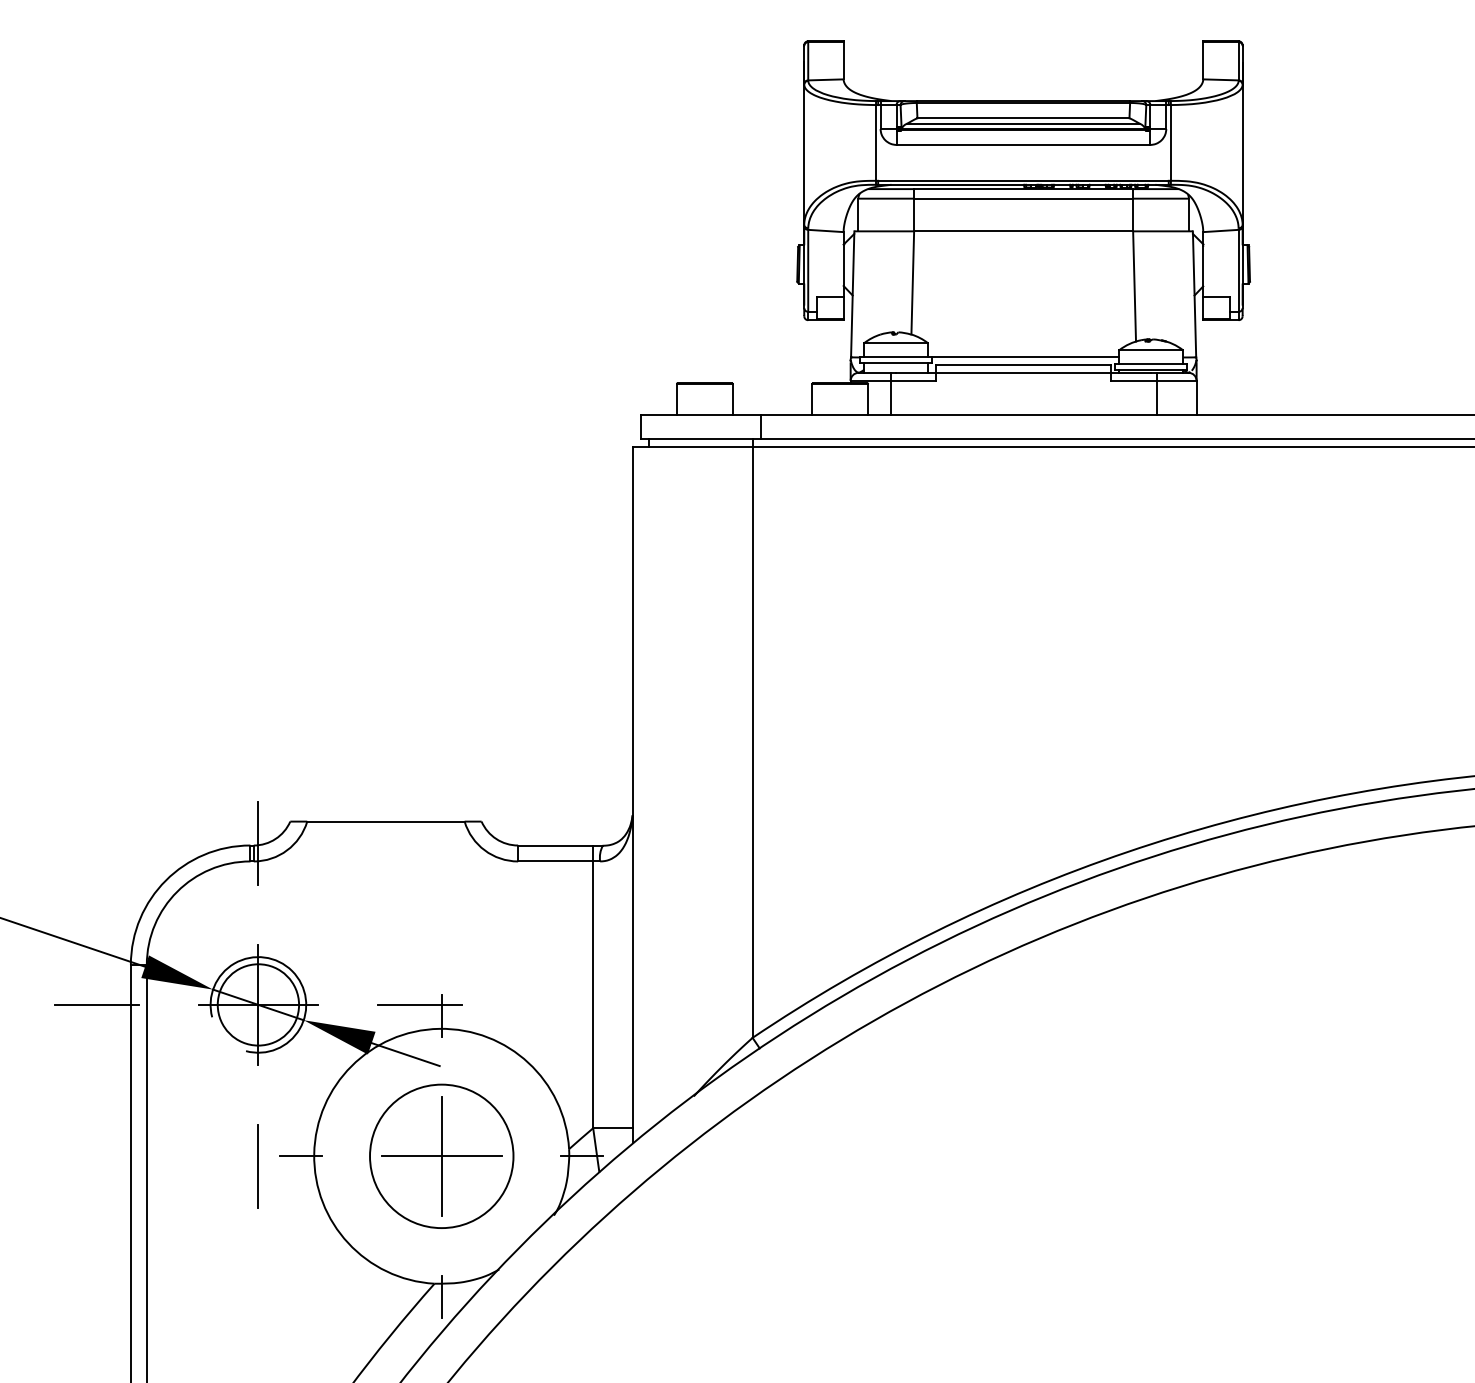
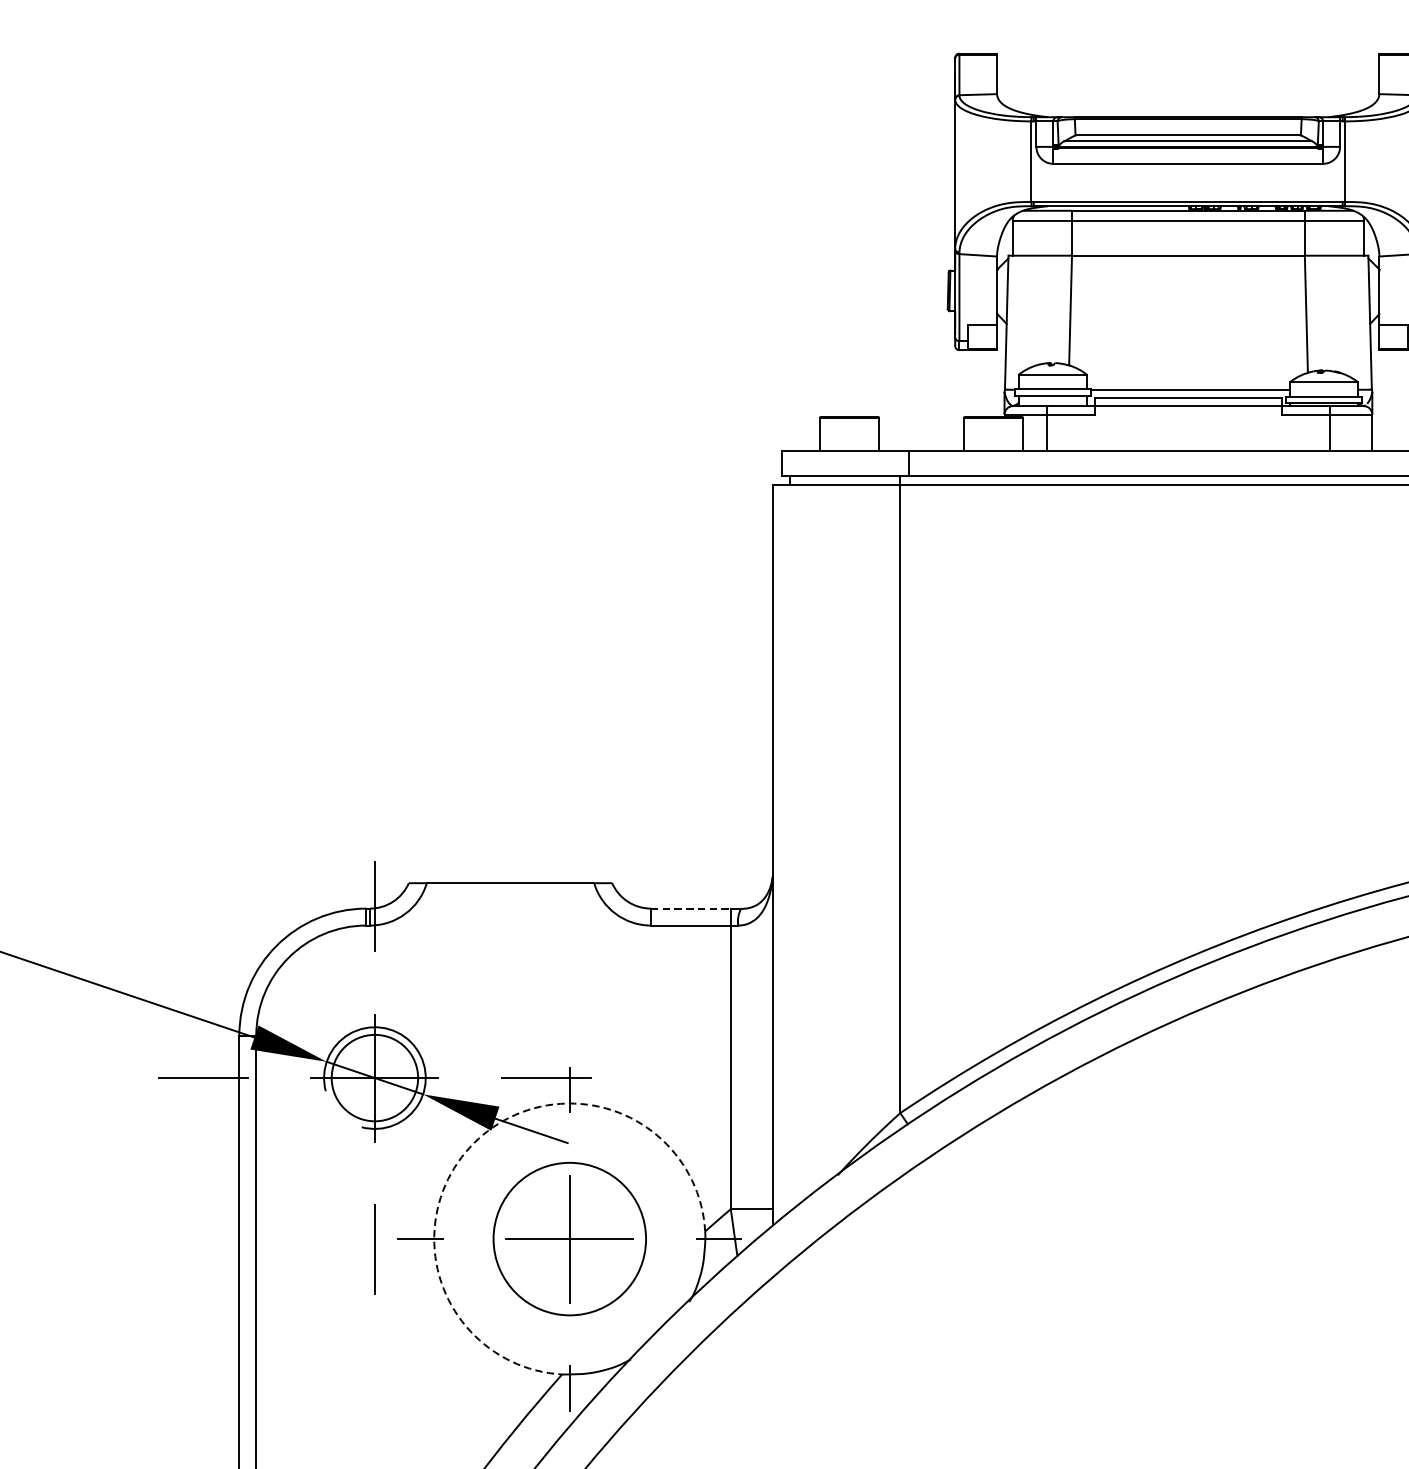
line: (555, 845) -> (690, 908), solid -> dashed
arc: (351, 1066) -> (473, 1143), solid -> dashed

